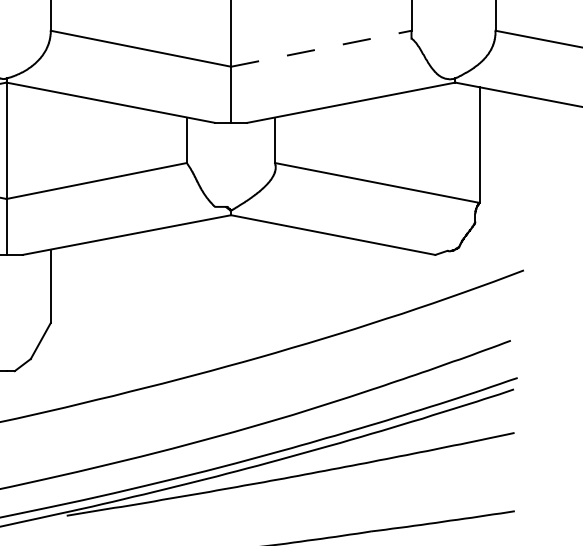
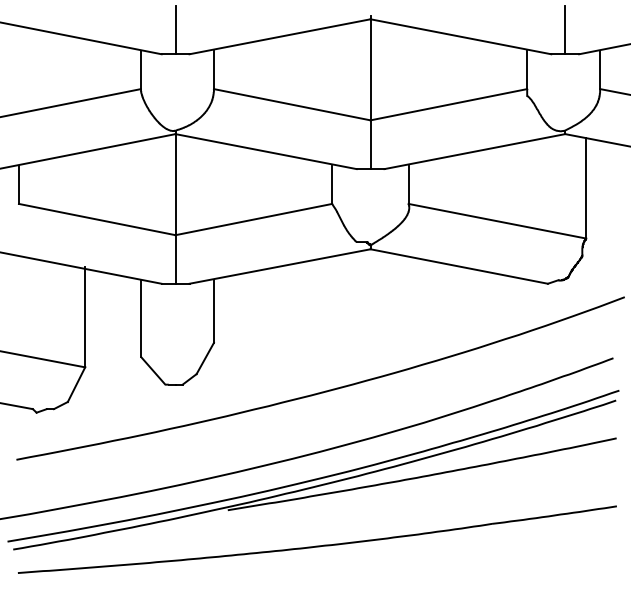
line: (320, 48) -> (448, 104), dashed -> solid

